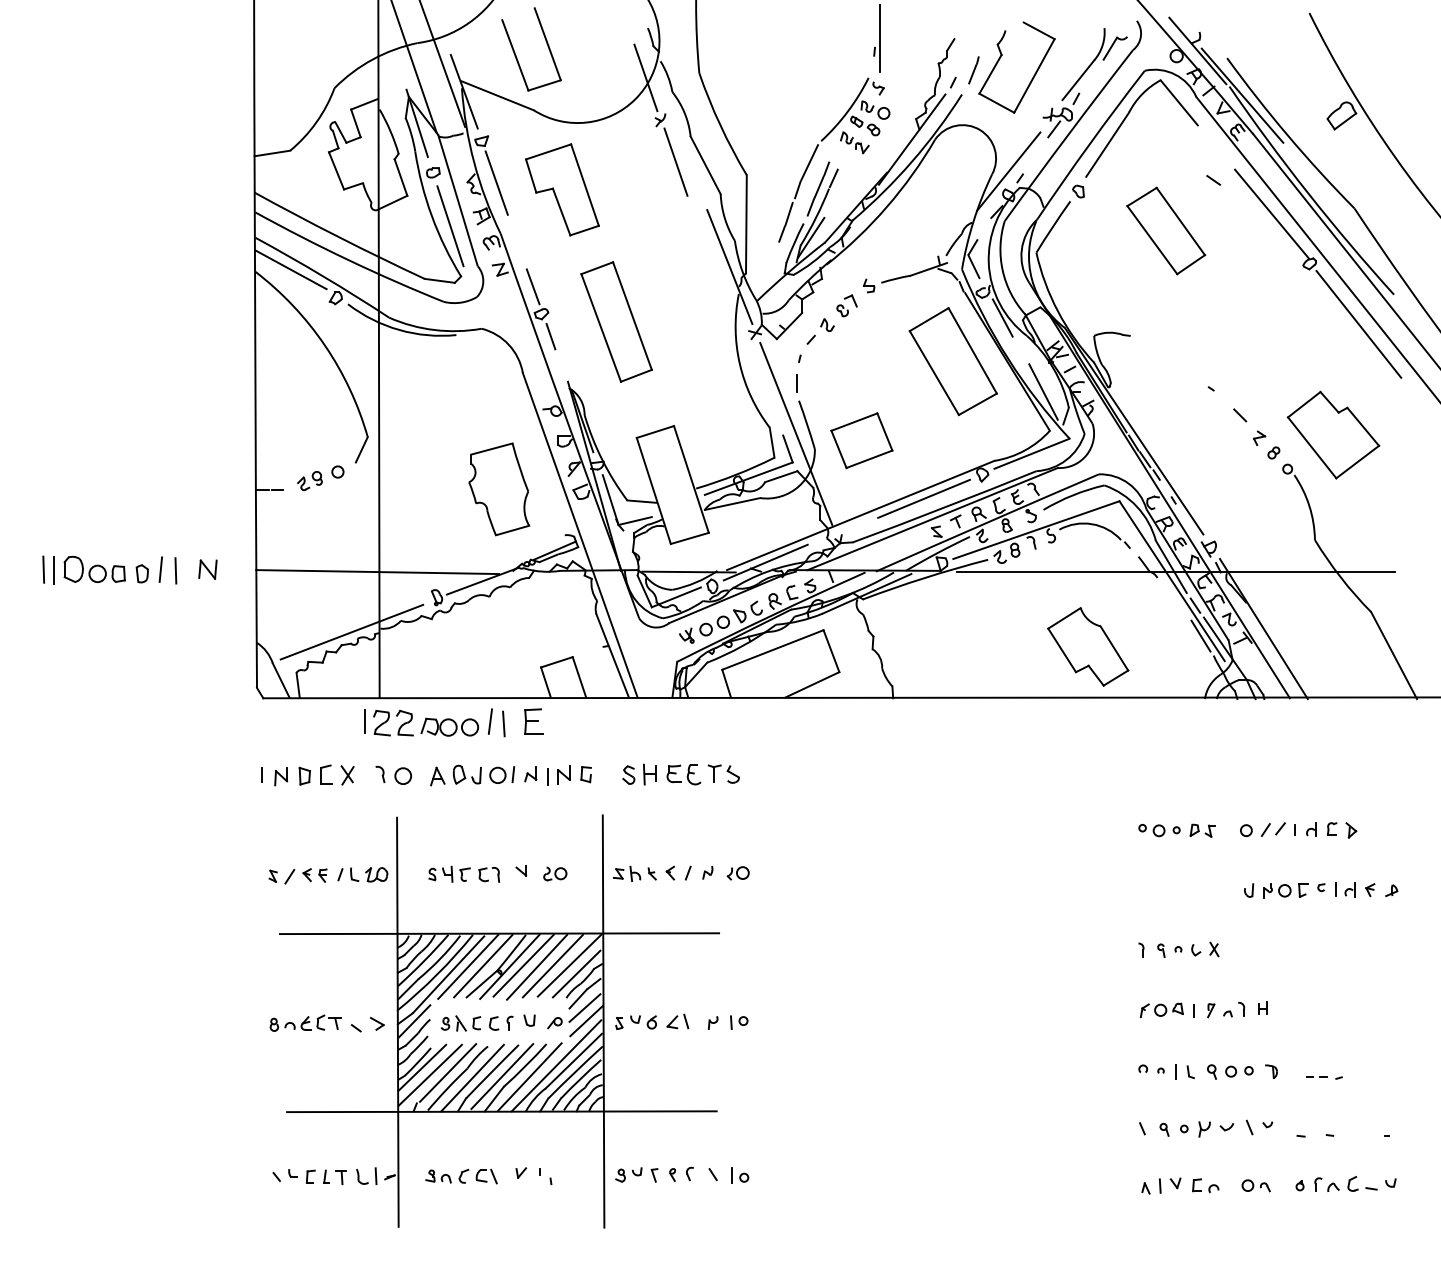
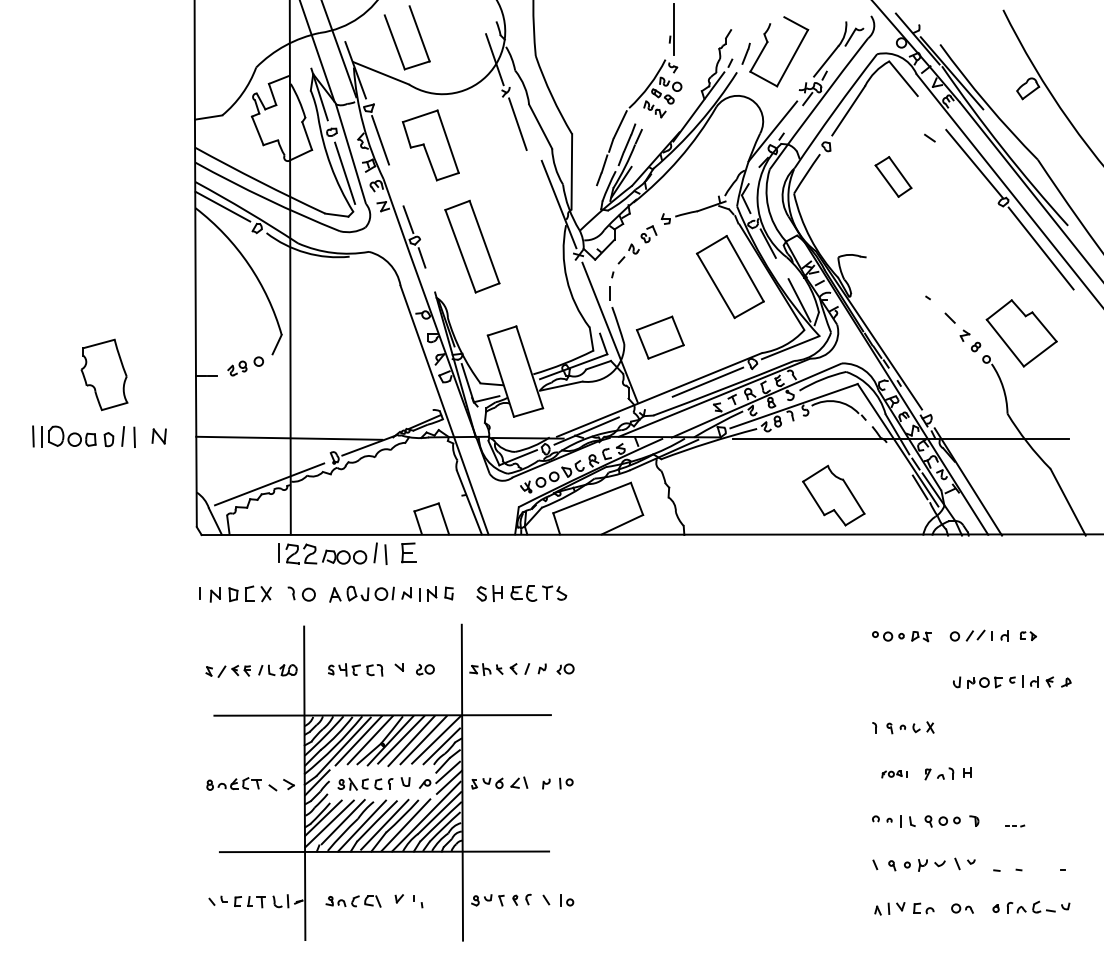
part: (1166, 230) -> (893, 176), size x0.6
part: (499, 488) -> (104, 374), moved
part: (1342, 829) -> (1028, 635), size x0.7
part: (1167, 1010) -> (894, 774), size x0.6
part: (1324, 1077) -> (1014, 825), size x0.7

